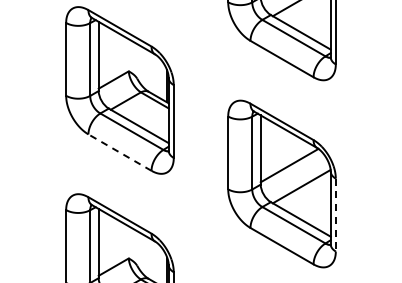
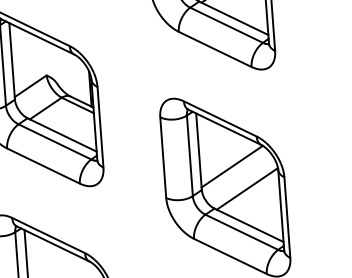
line: (119, 152) -> (42, 165), dashed -> solid
line: (335, 215) -> (287, 218), dashed -> solid

